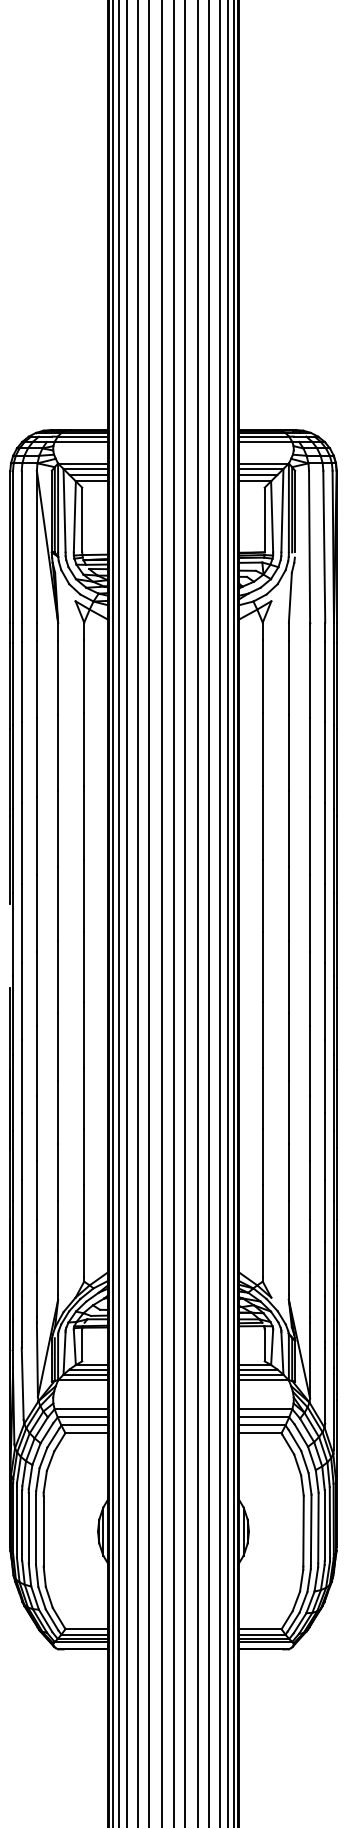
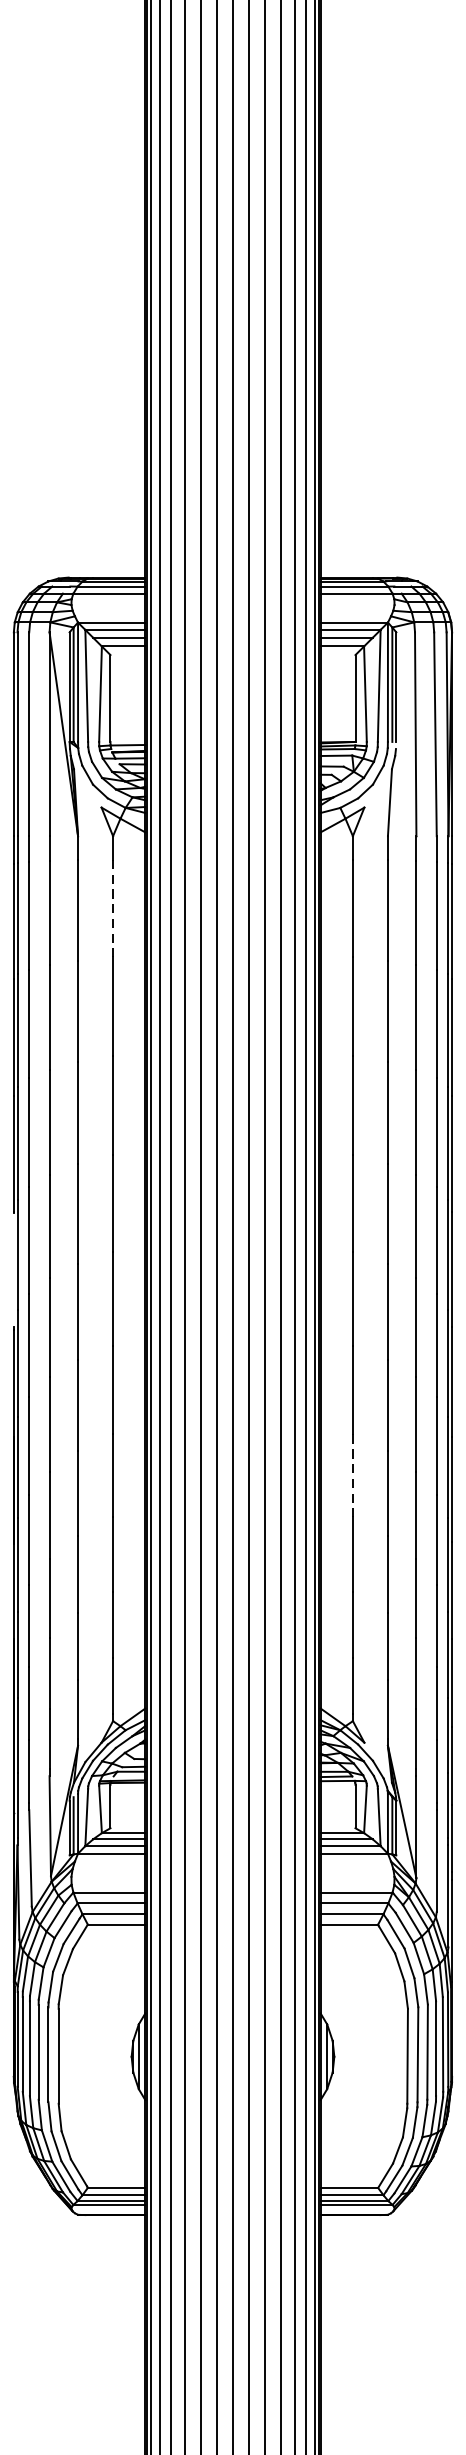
line: (84, 676) -> (113, 908), solid -> dashed
line: (262, 1098) -> (352, 1475), solid -> dashed

